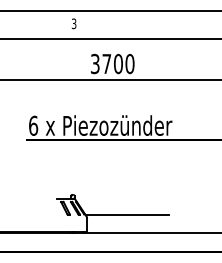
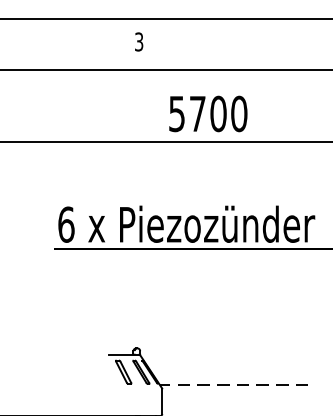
text: (95, 63) -> (177, 113), 3700 -> 5700
line: (126, 215) -> (232, 385), solid -> dashed

